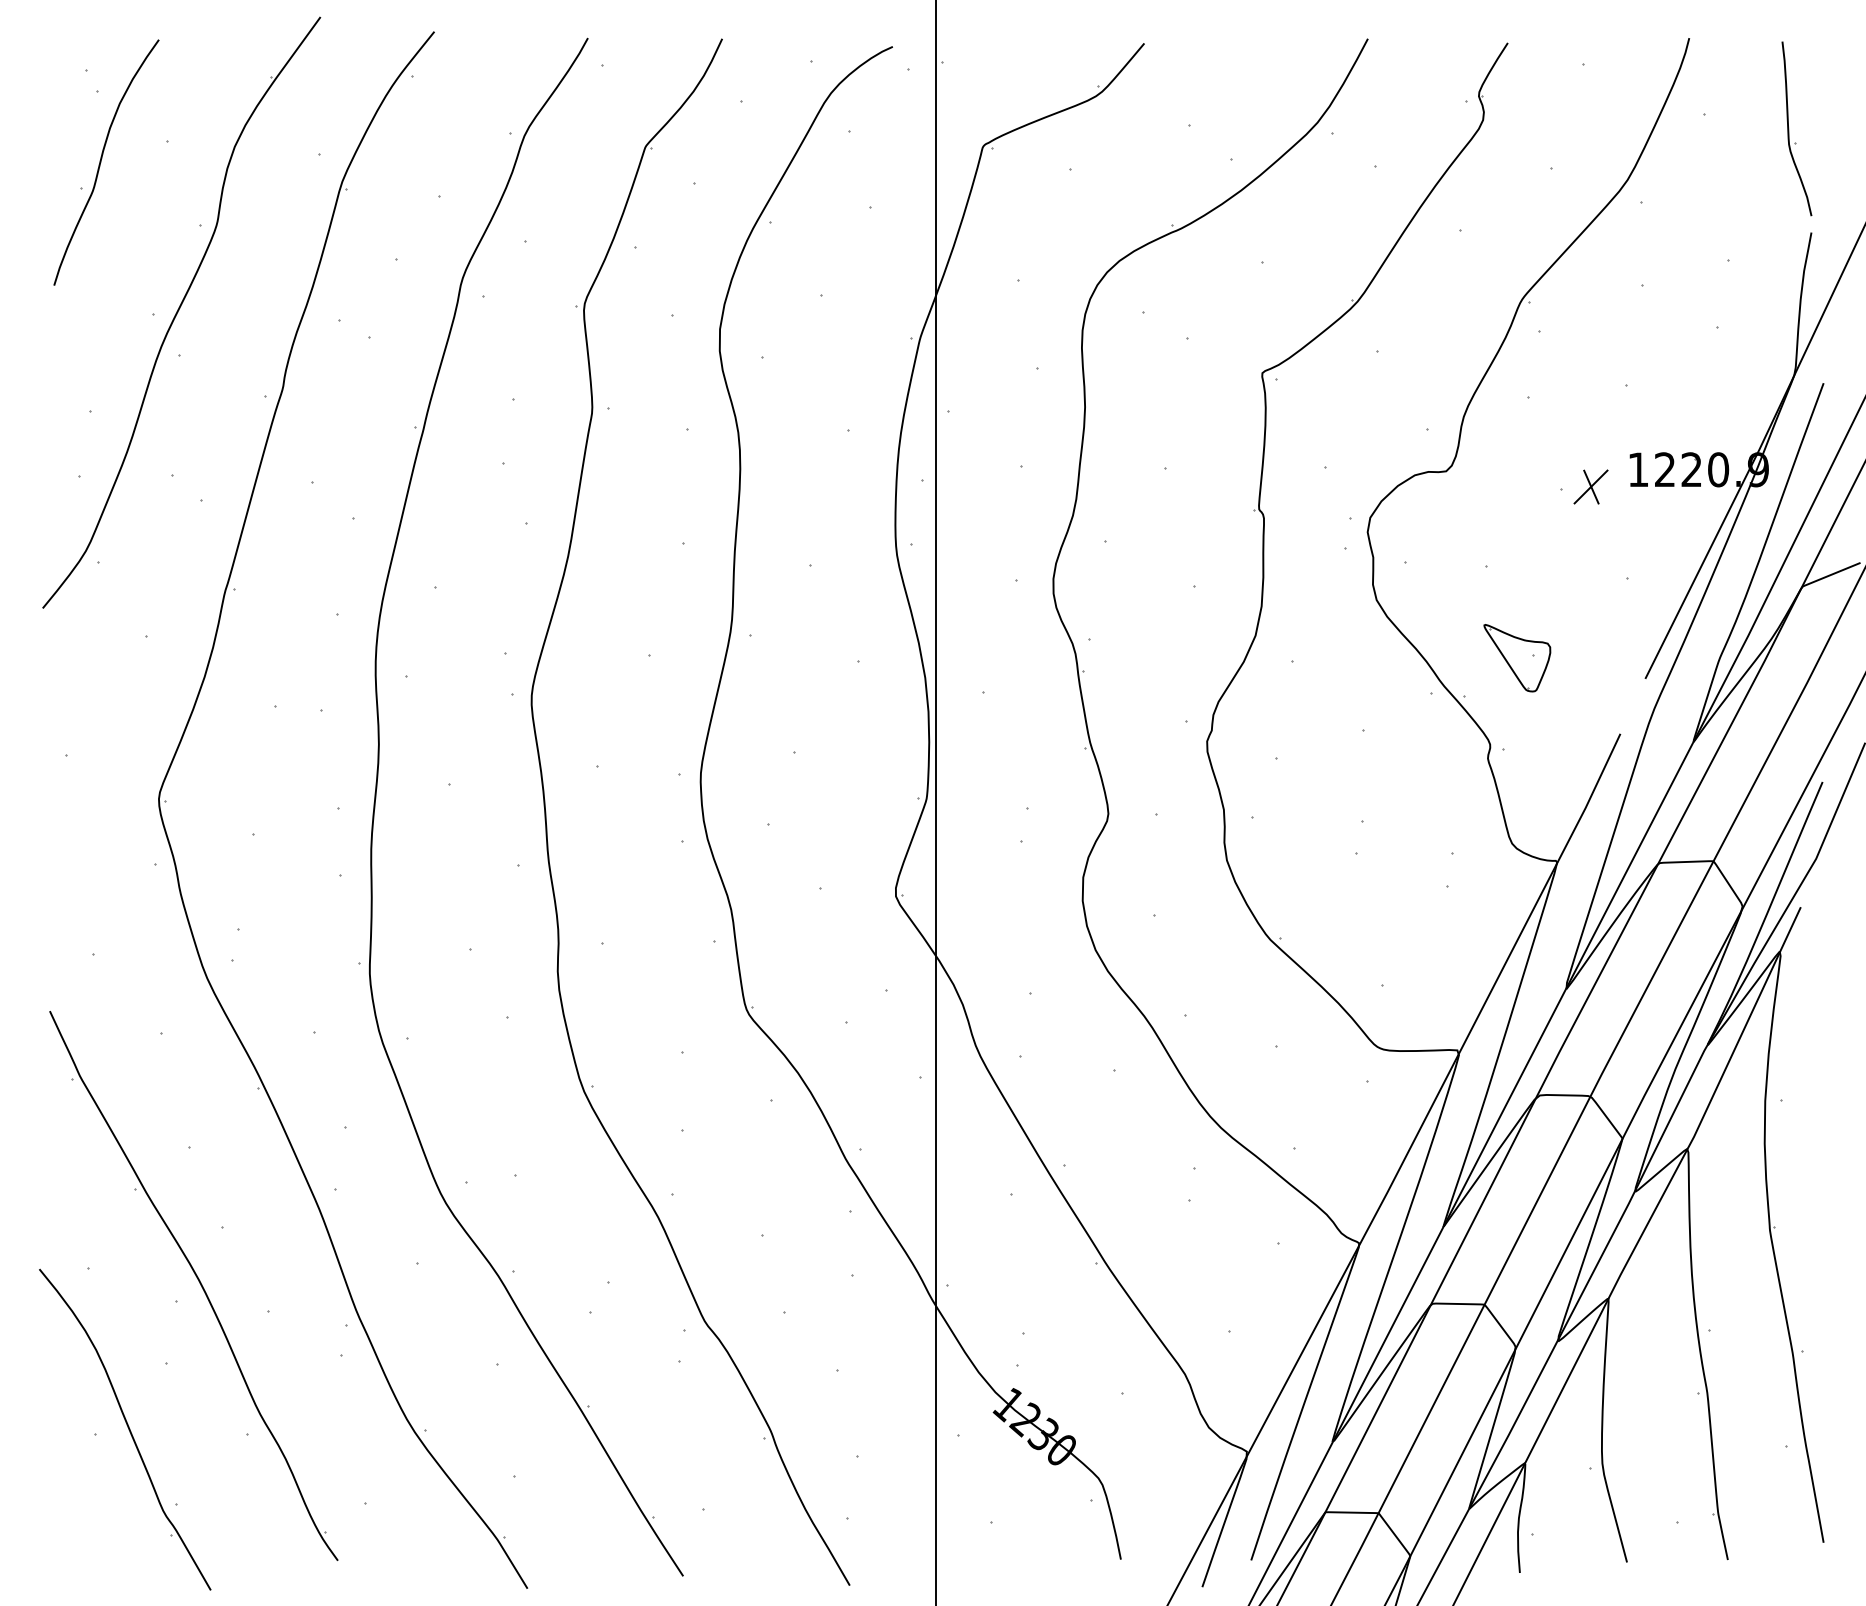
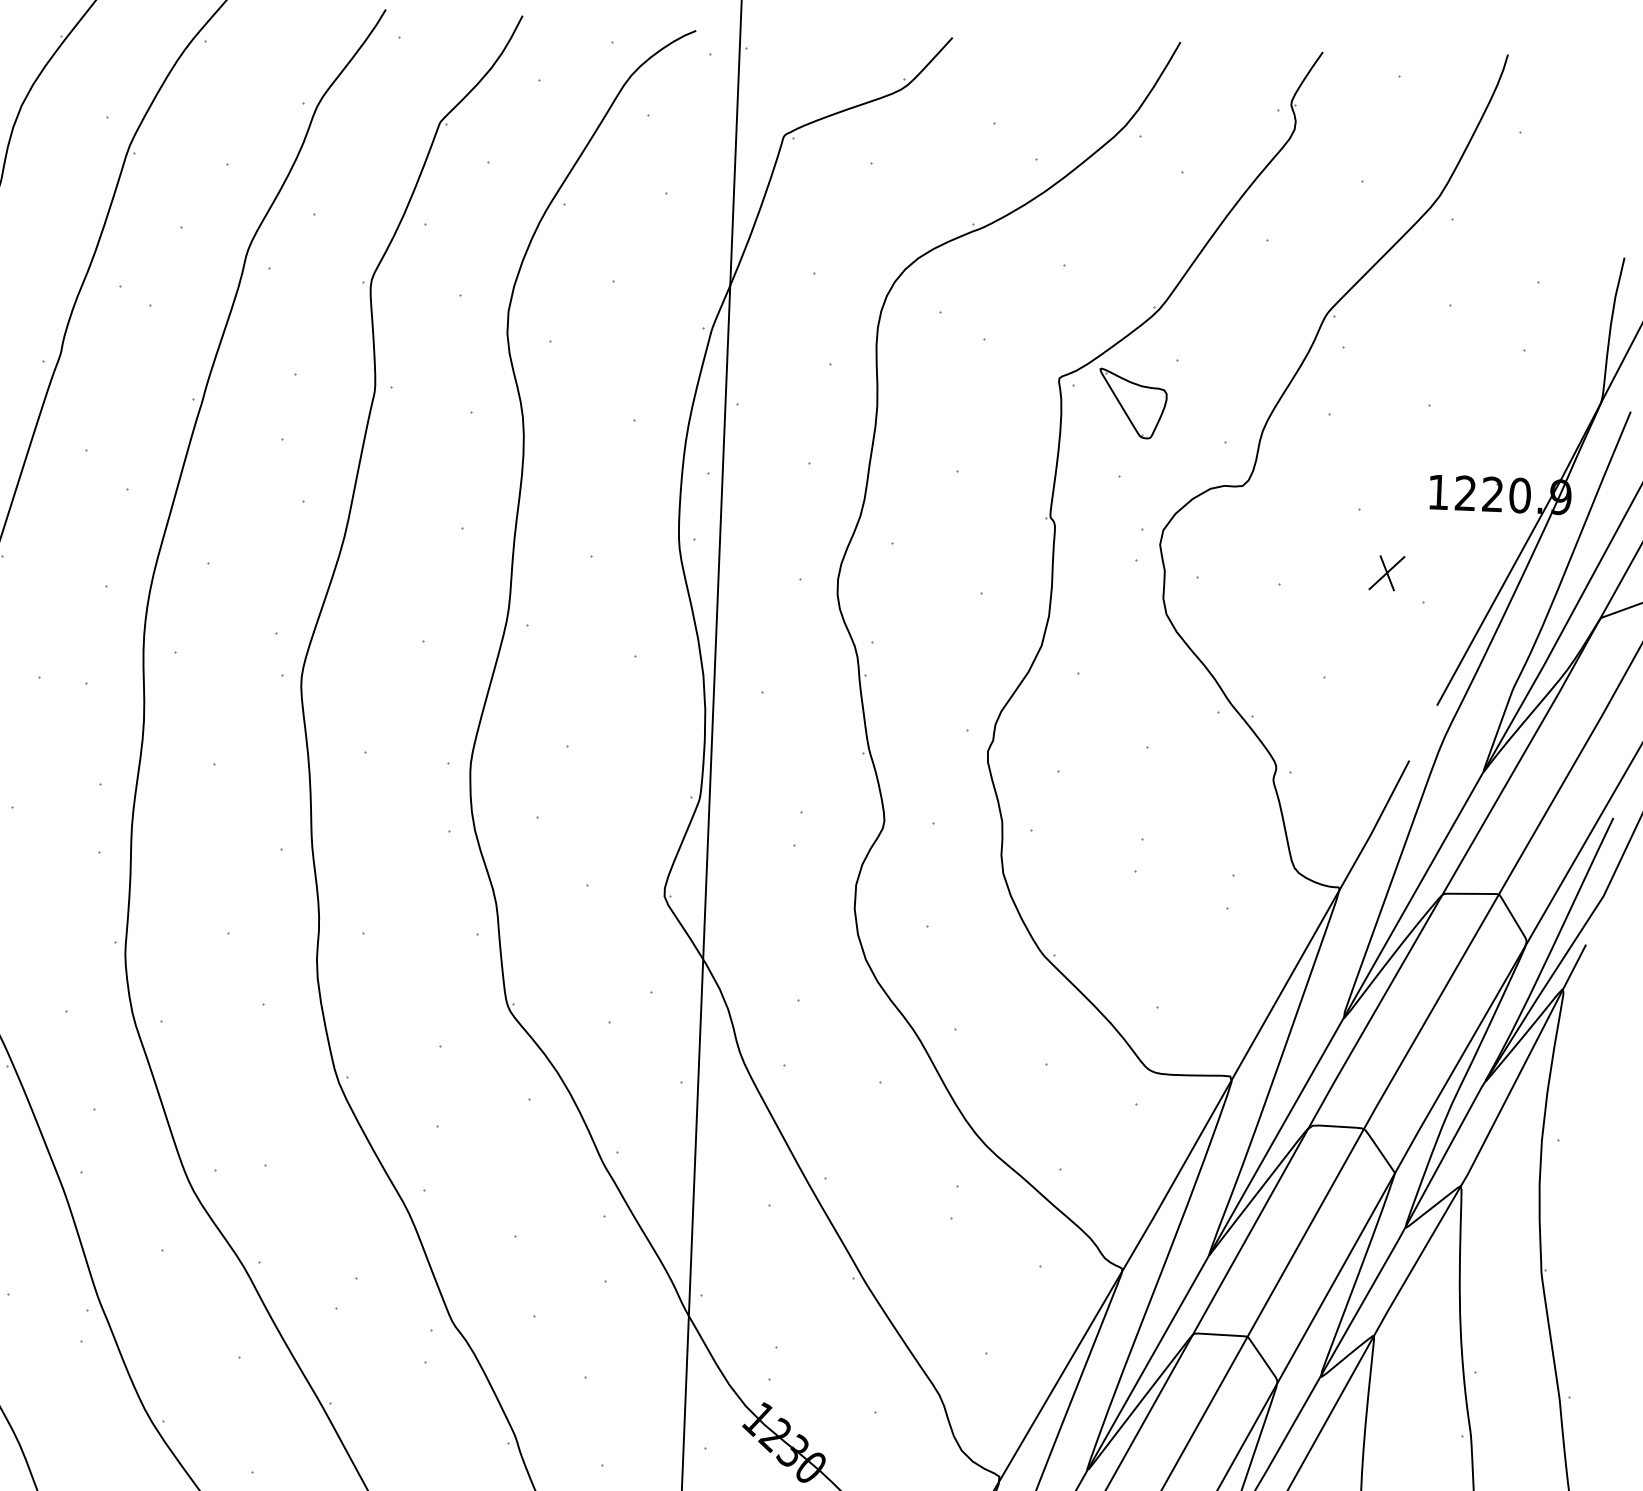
part: (1789, 128) -> (1606, 150), removed
part: (1590, 486) -> (1386, 572), moved
part: (1517, 658) -> (1132, 404), moved

